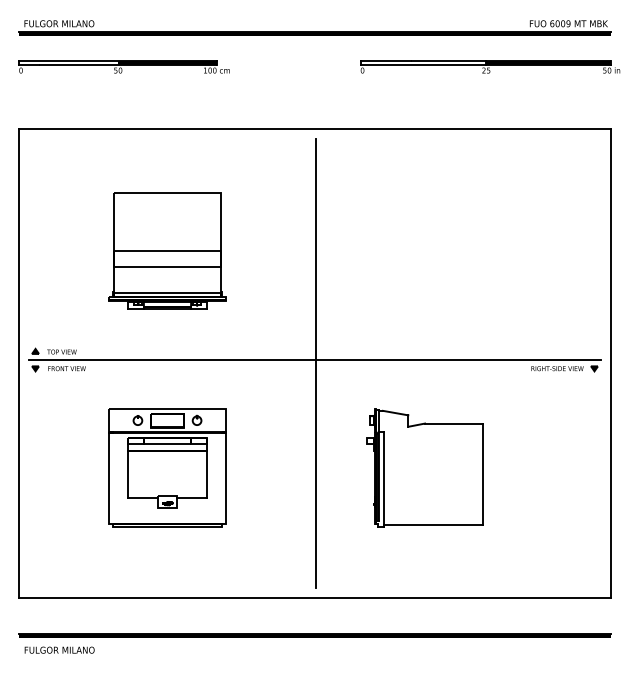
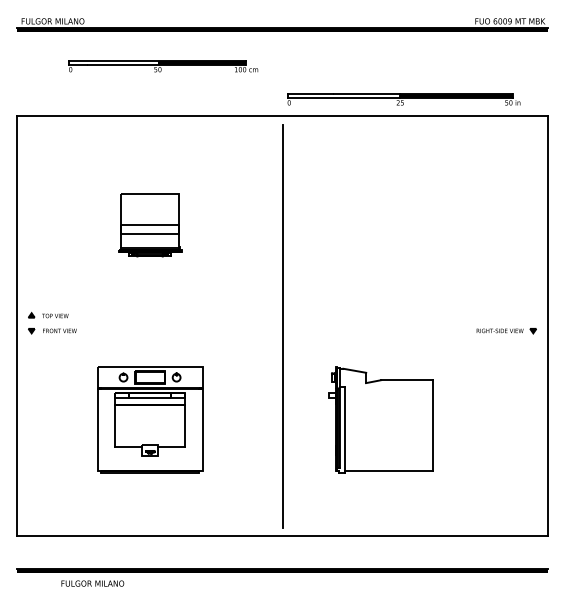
part: (123, 66) -> (162, 66), moved
part: (490, 66) -> (404, 99), moved
part: (167, 250) -> (150, 224), size x0.6
line: (315, 360) -> (282, 323), removed
text: (59, 649) -> (92, 582), moved

